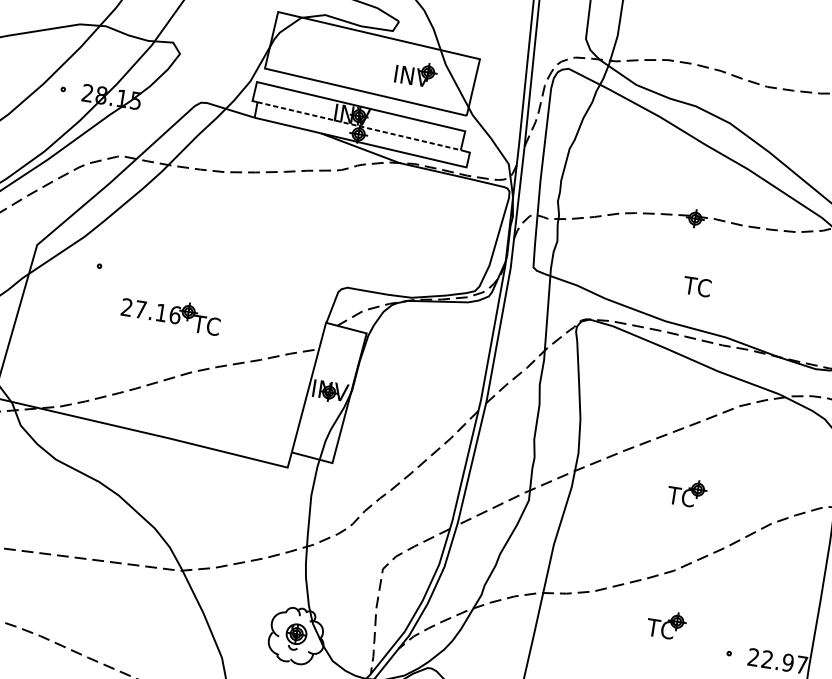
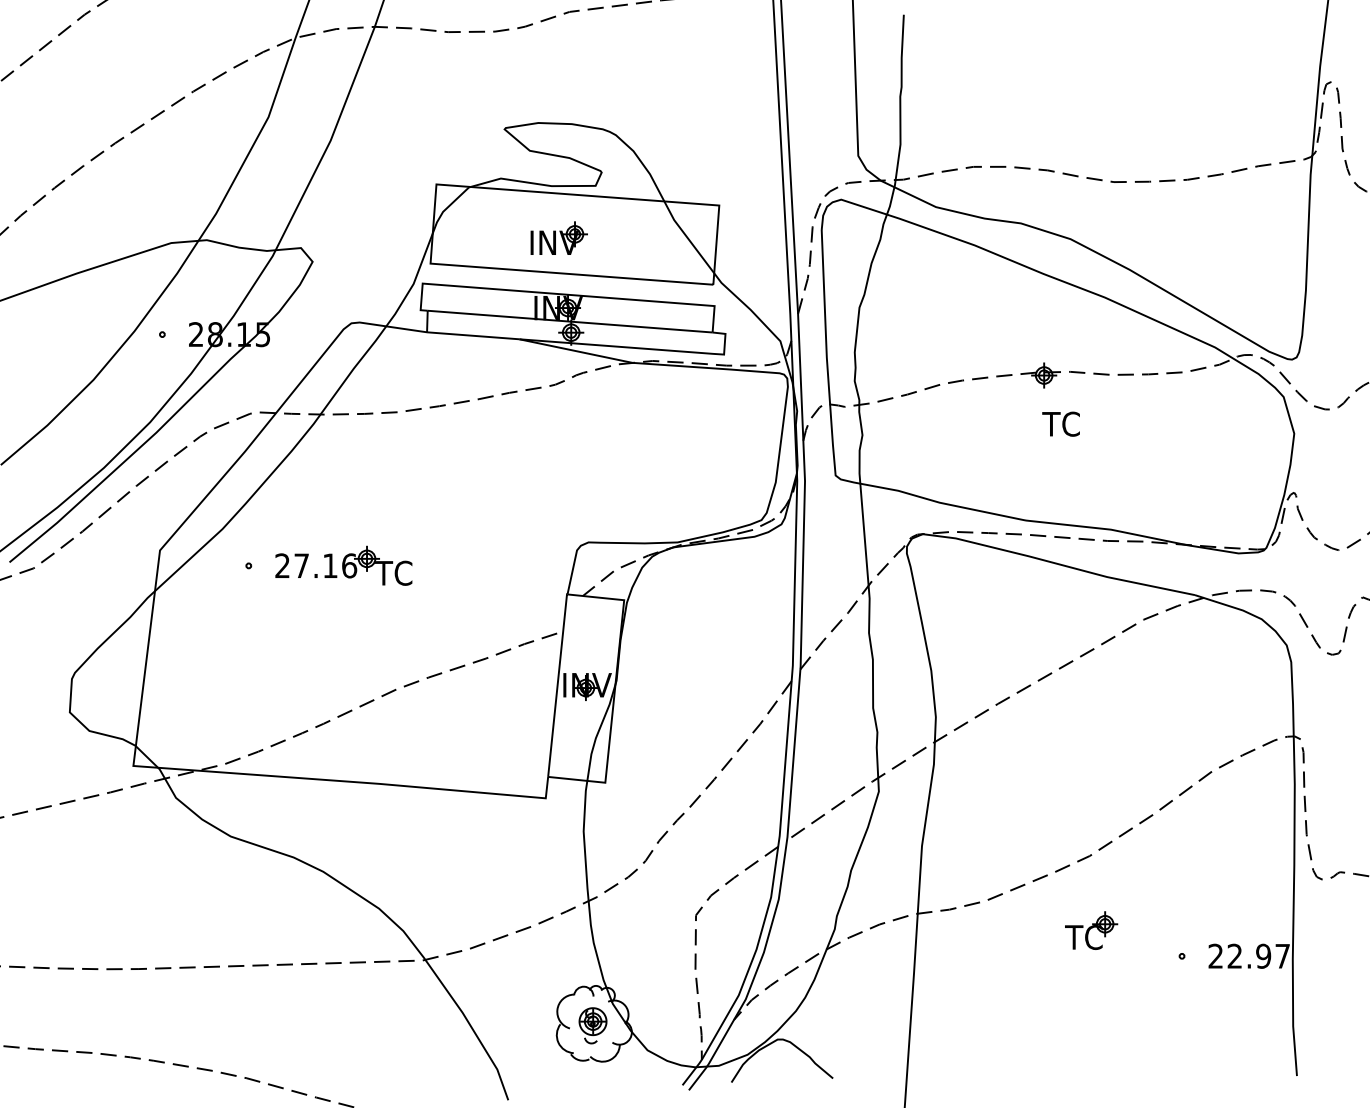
part: (415, 72) -> (558, 237), moved
line: (359, 126) -> (570, 321), dashed -> solid
text: (696, 286) -> (1060, 423), moved
part: (170, 314) -> (343, 565), moved
part: (687, 492) -> (1091, 747), removed

